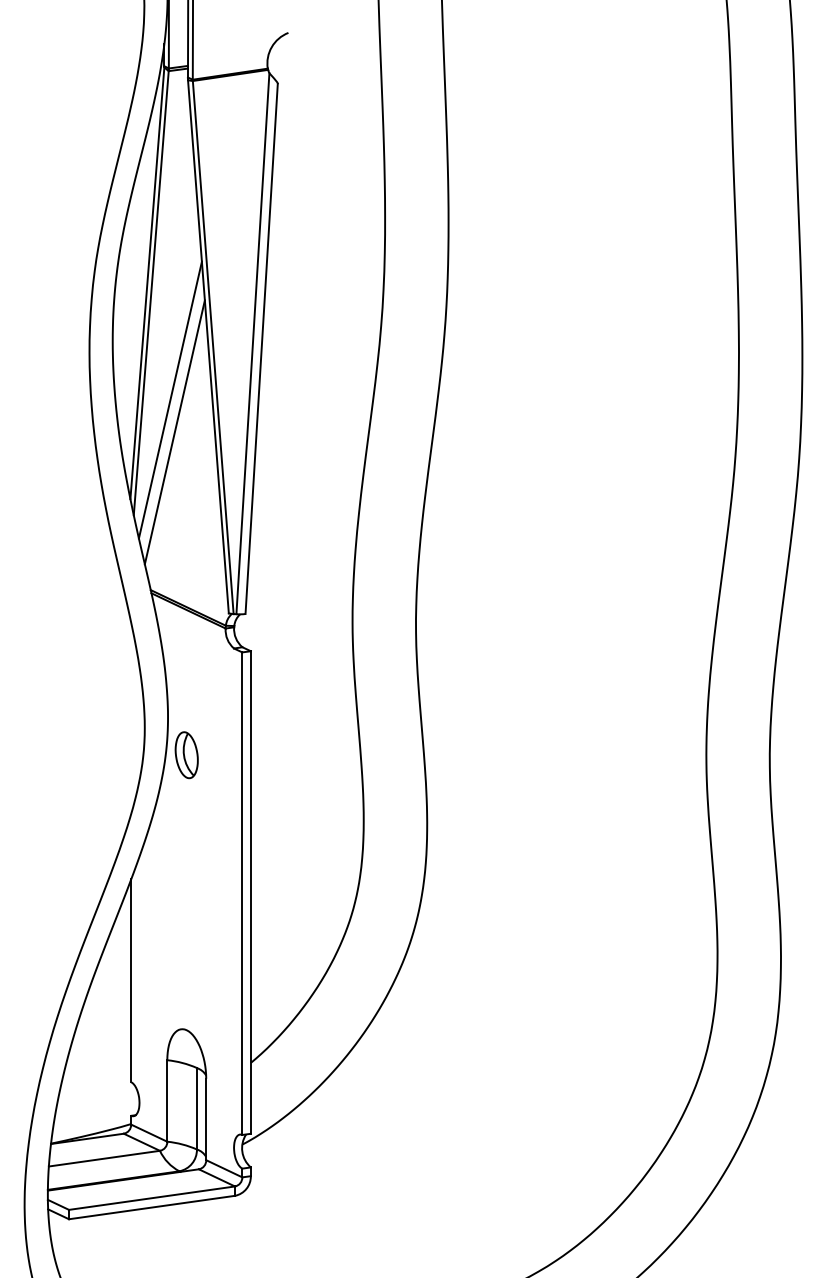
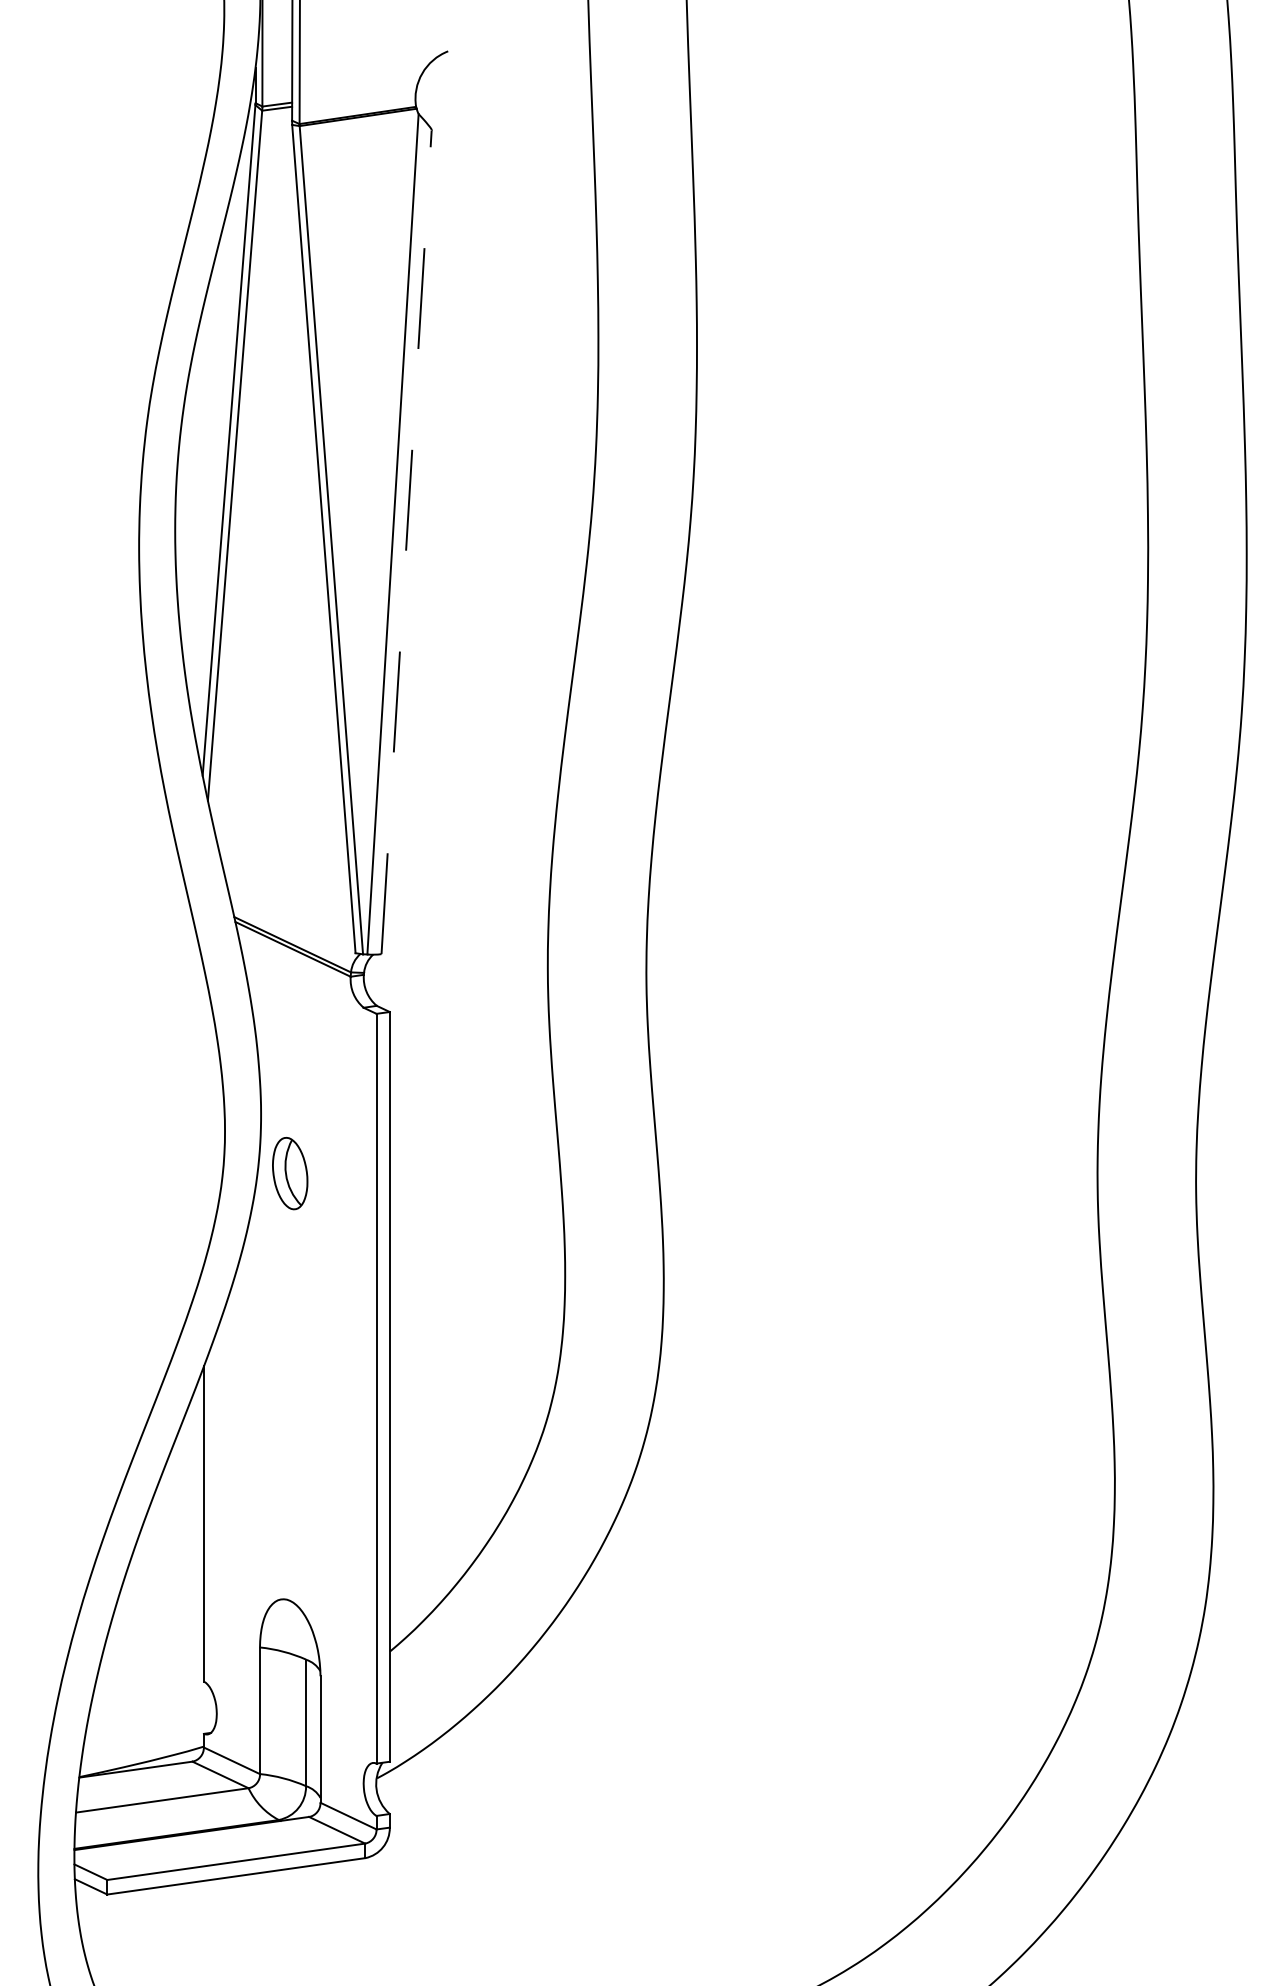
line: (261, 348) -> (406, 541), solid -> dashed
line: (169, 399) -> (263, 620), removed
line: (174, 432) -> (271, 672), removed

